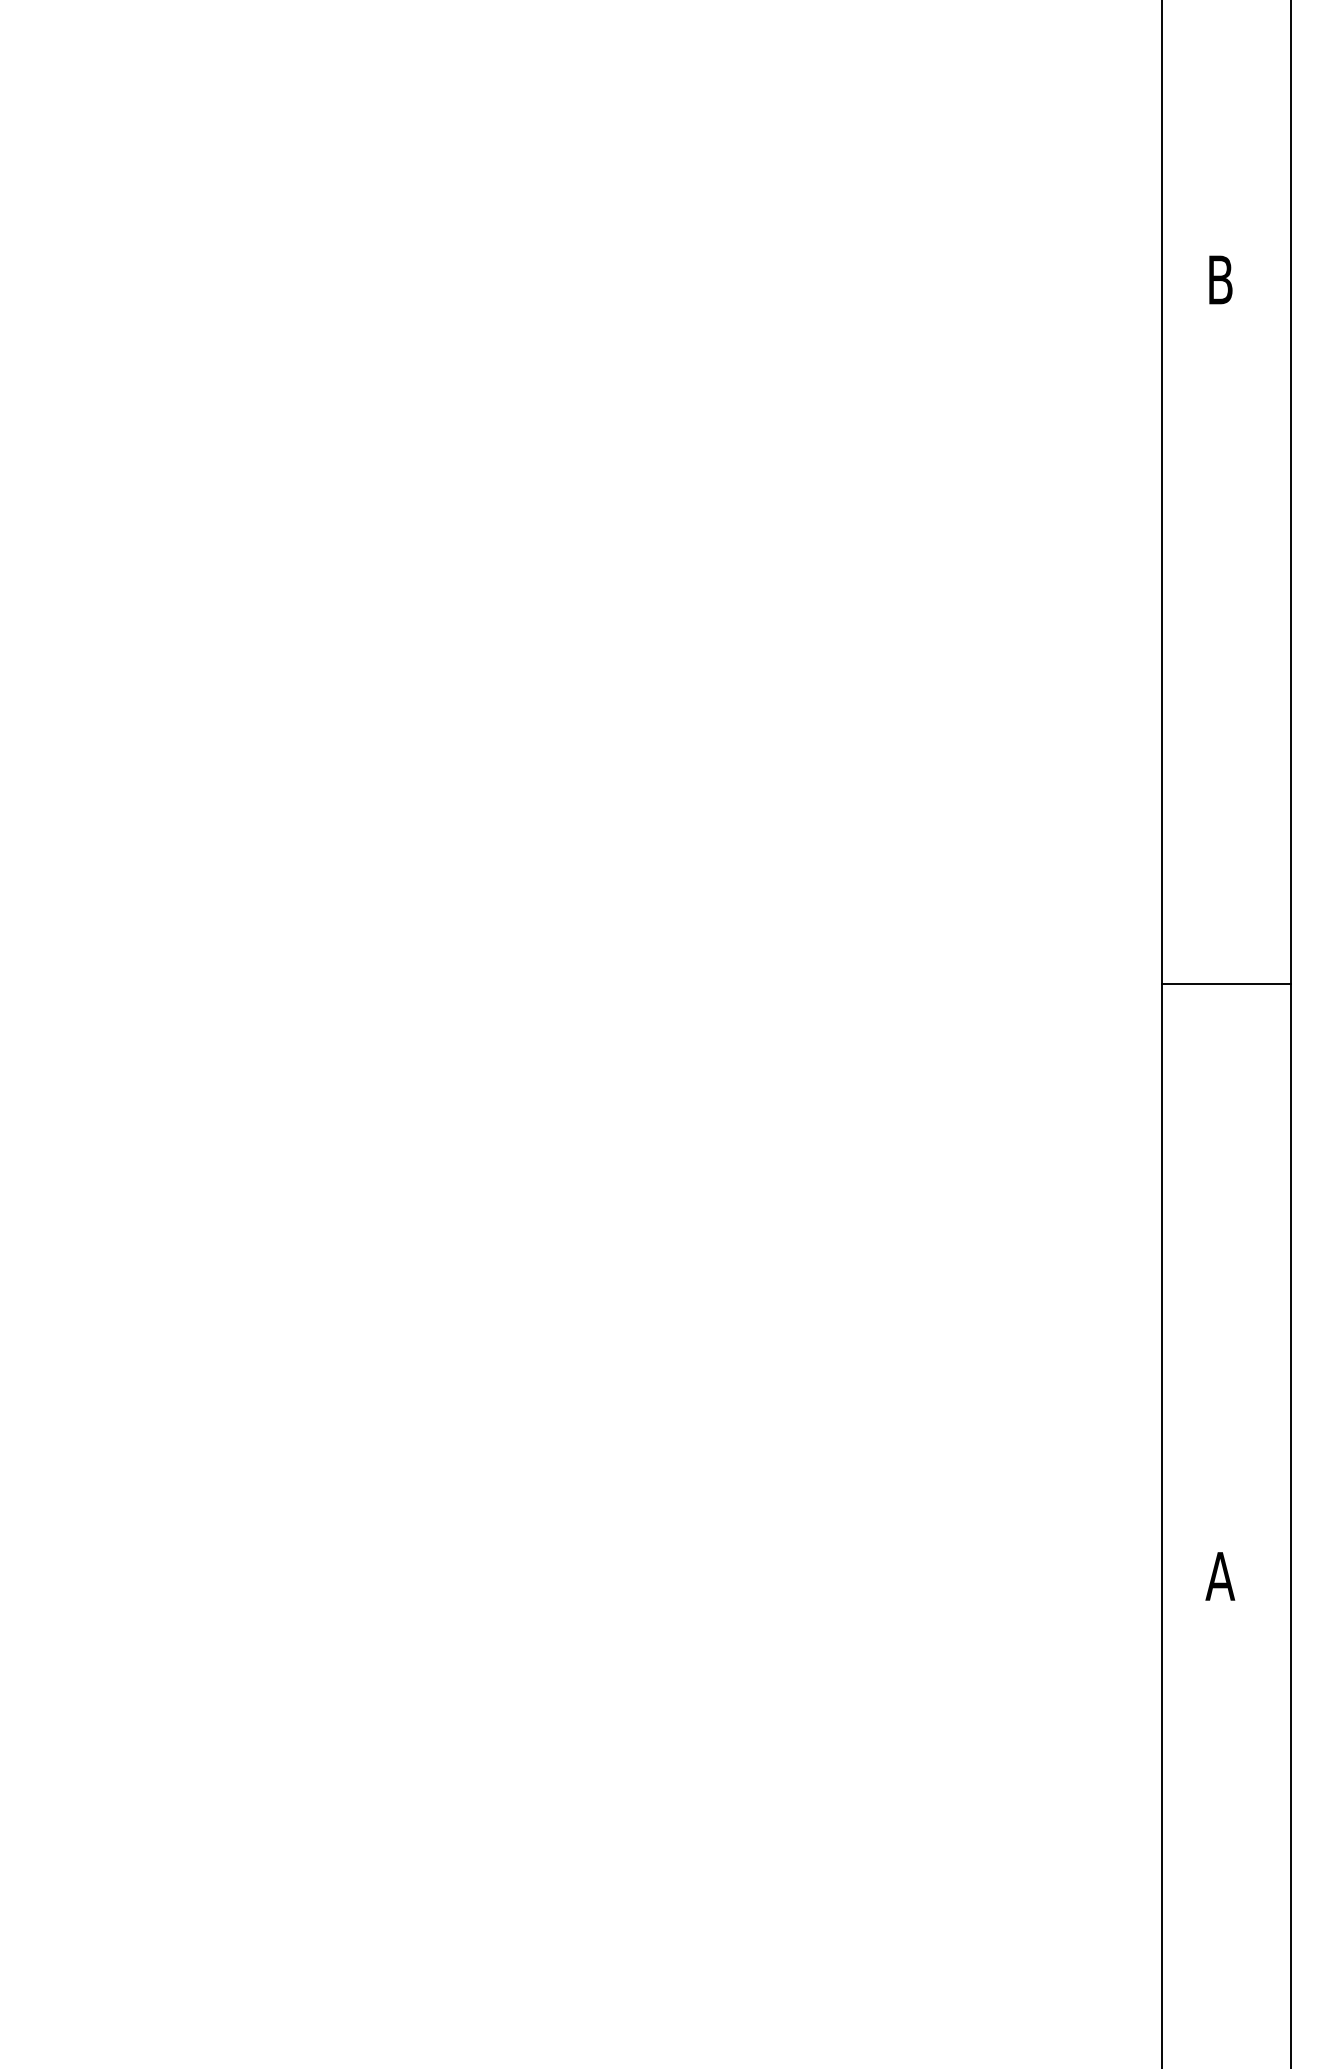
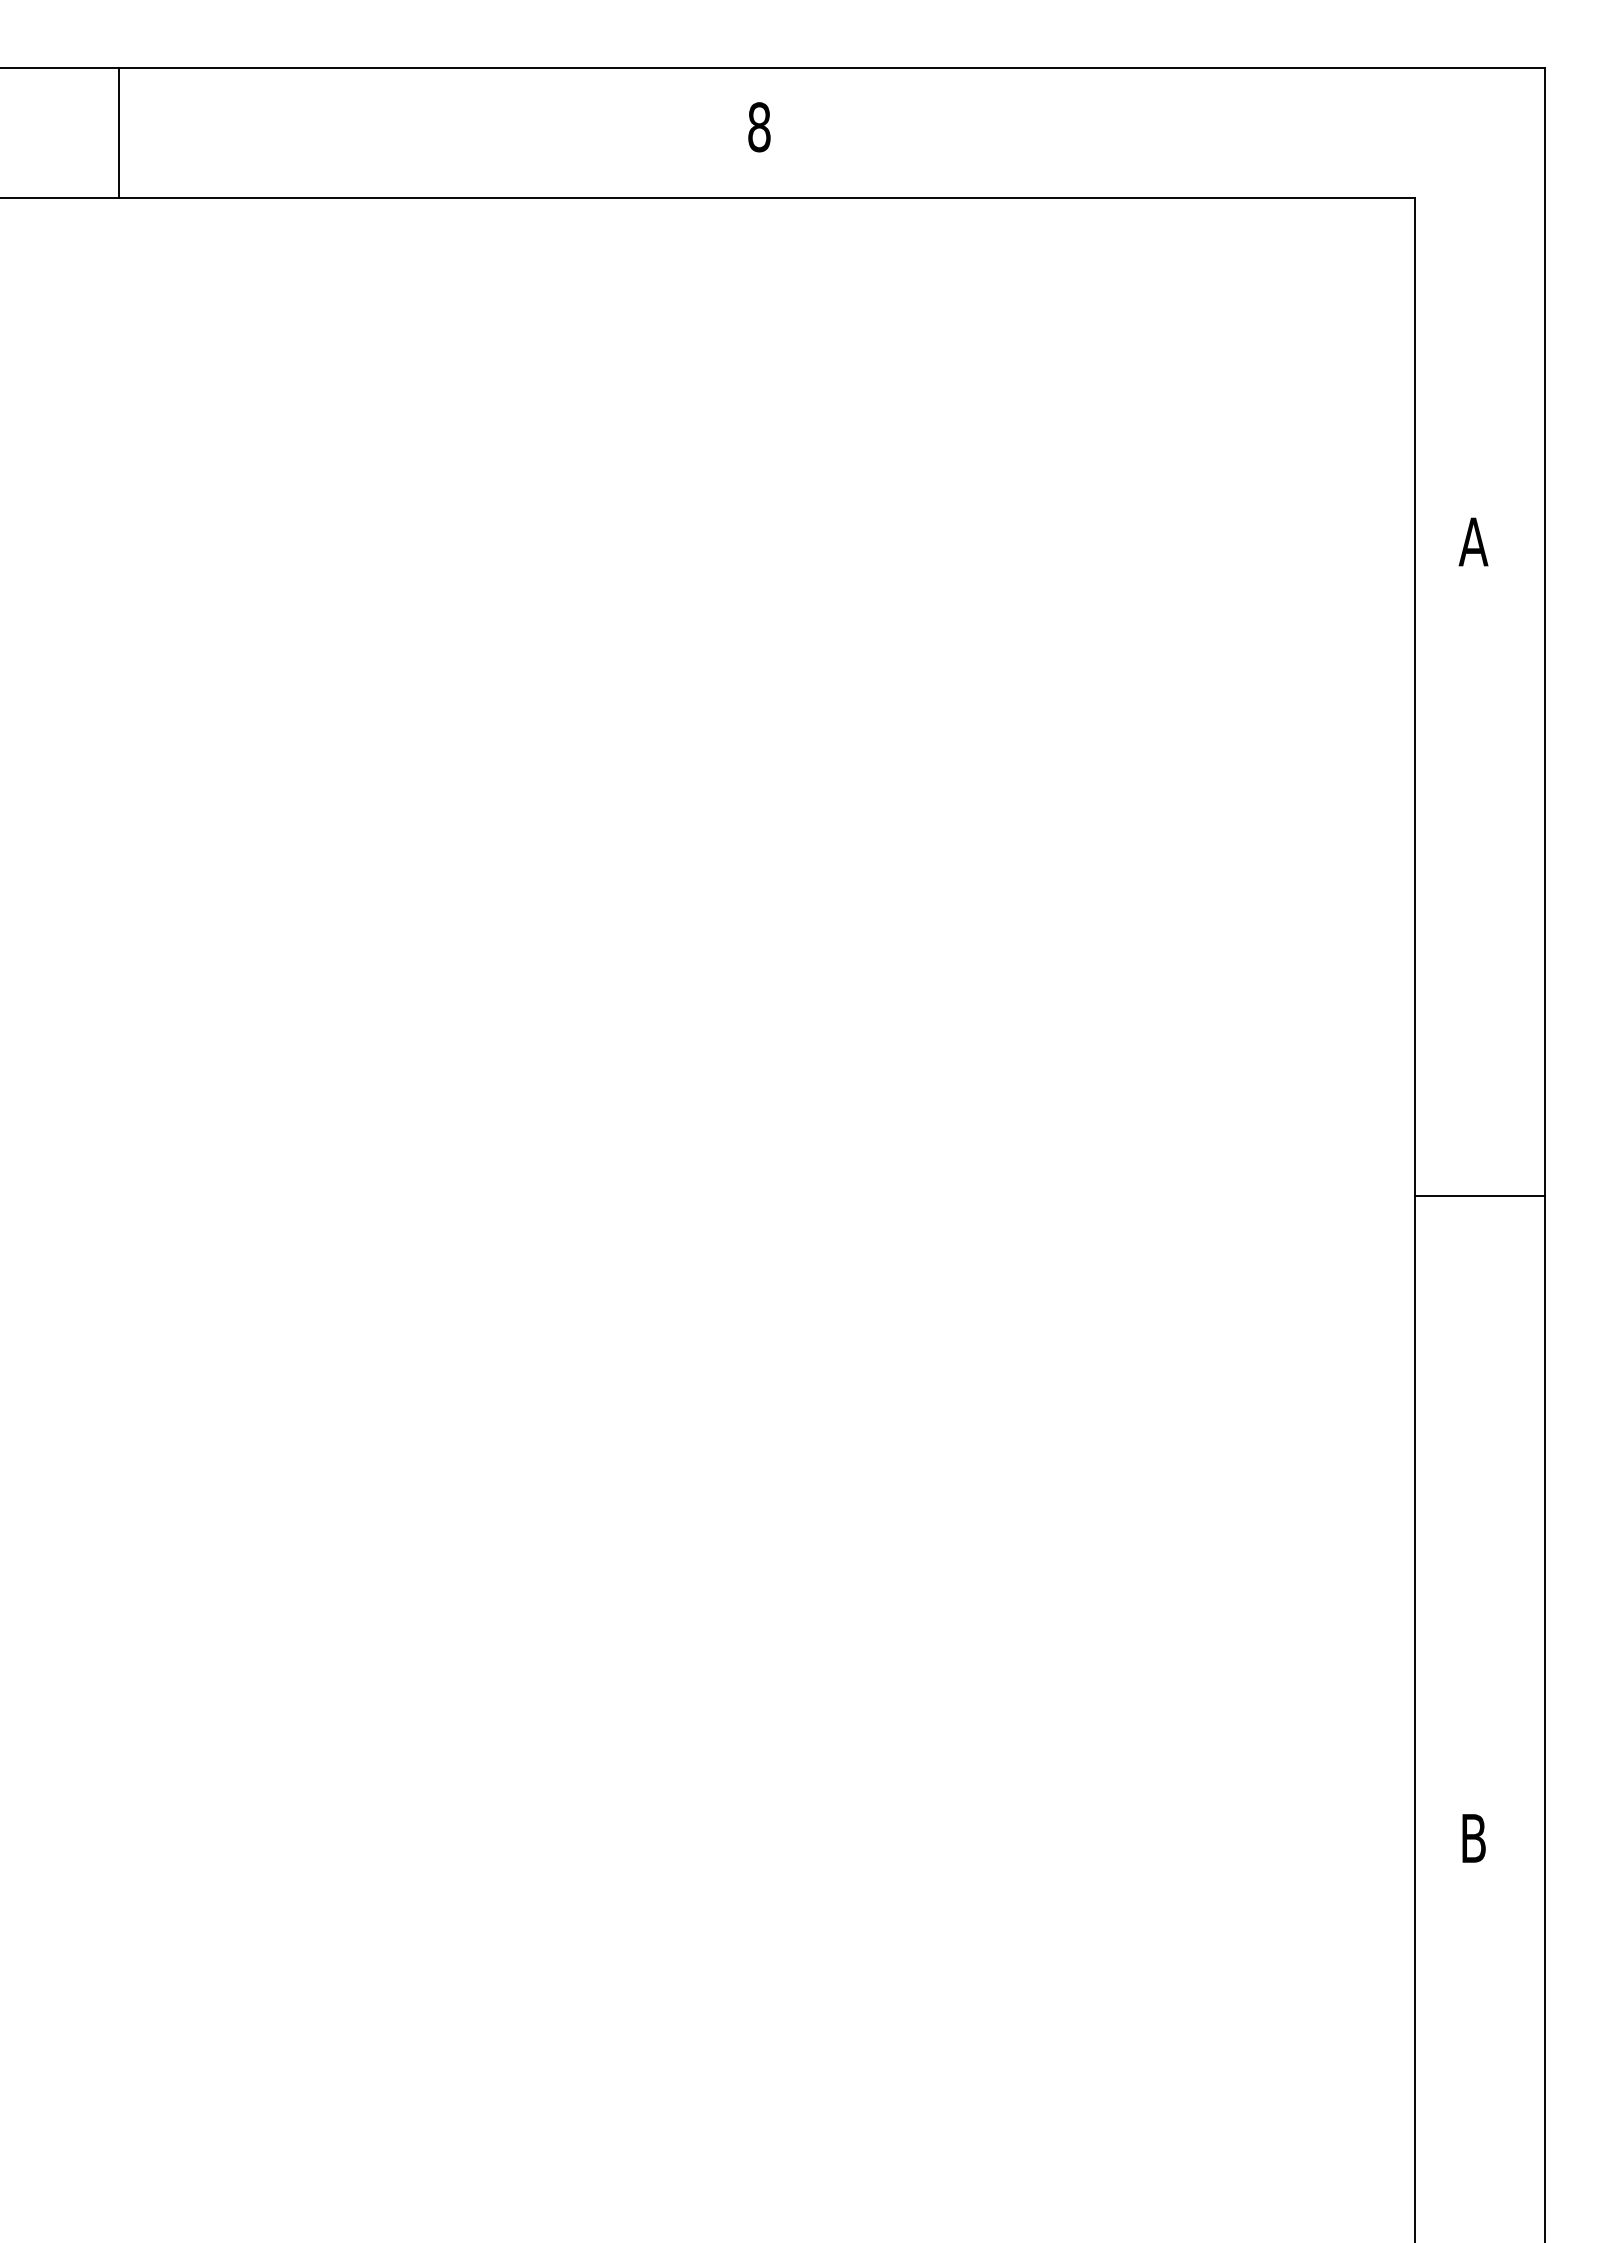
text: (1220, 279) -> (1473, 541), B -> A
line: (1226, 984) -> (1479, 1196), moved
text: (1220, 1576) -> (1473, 1838), A -> B

